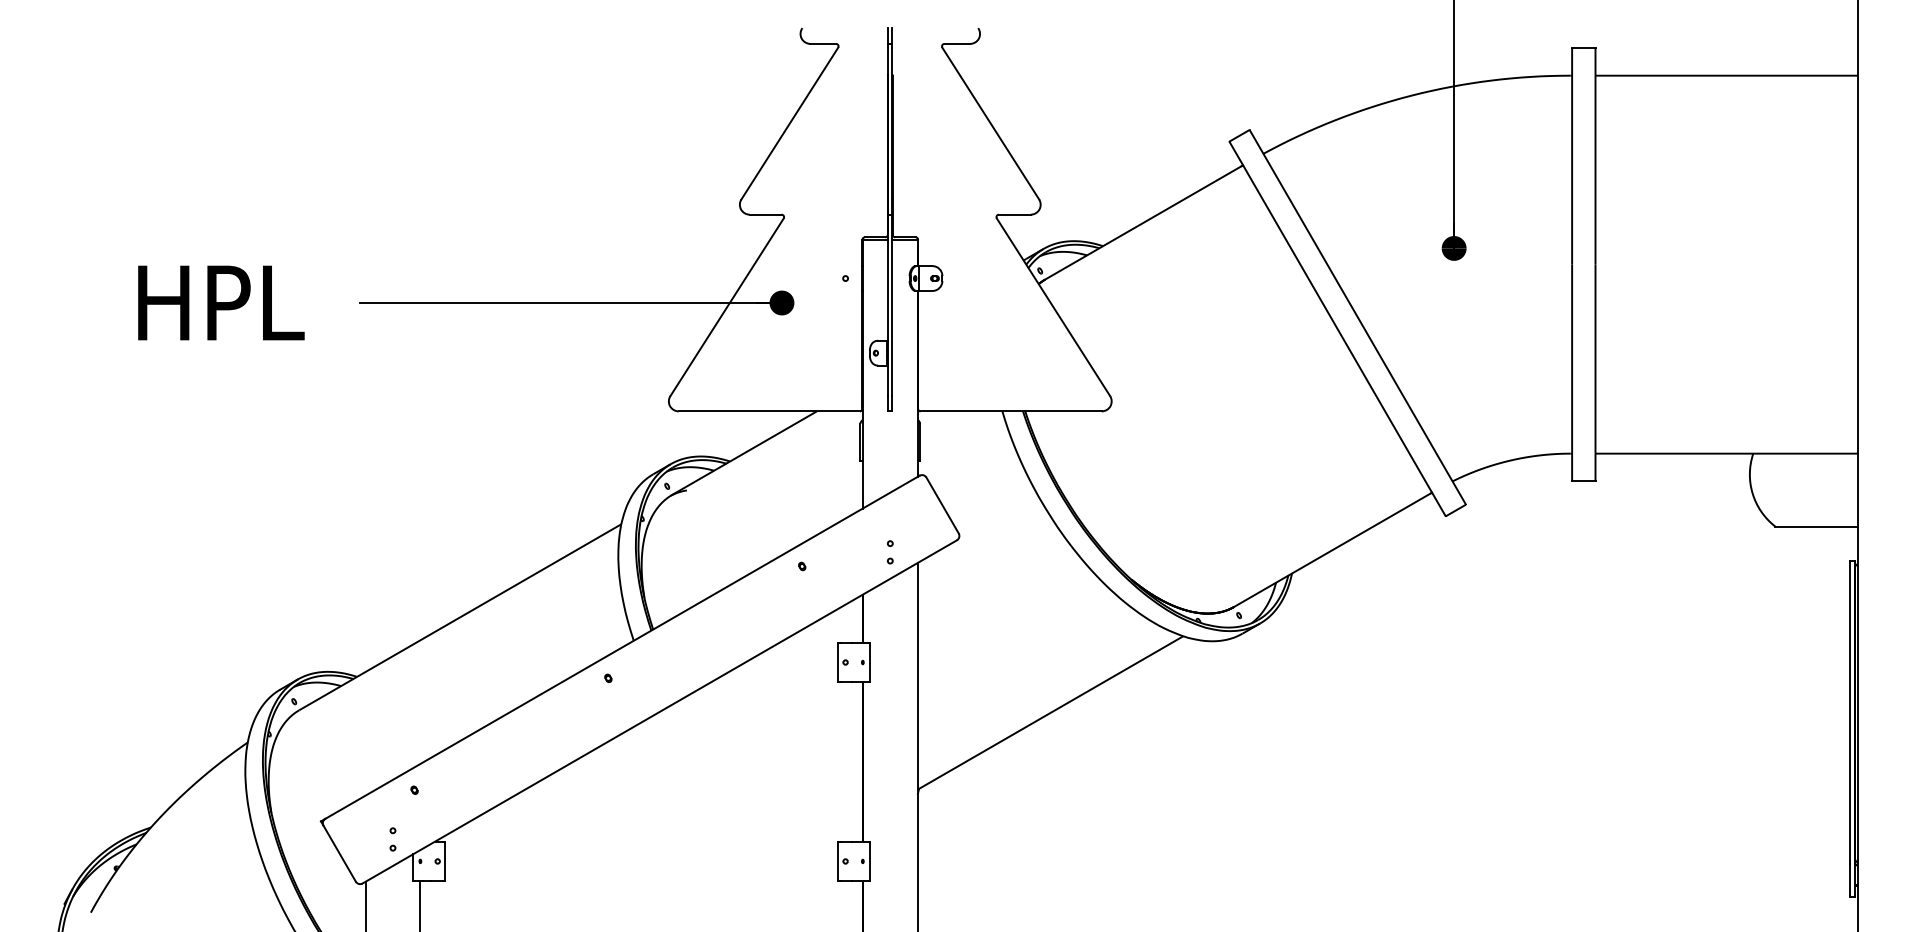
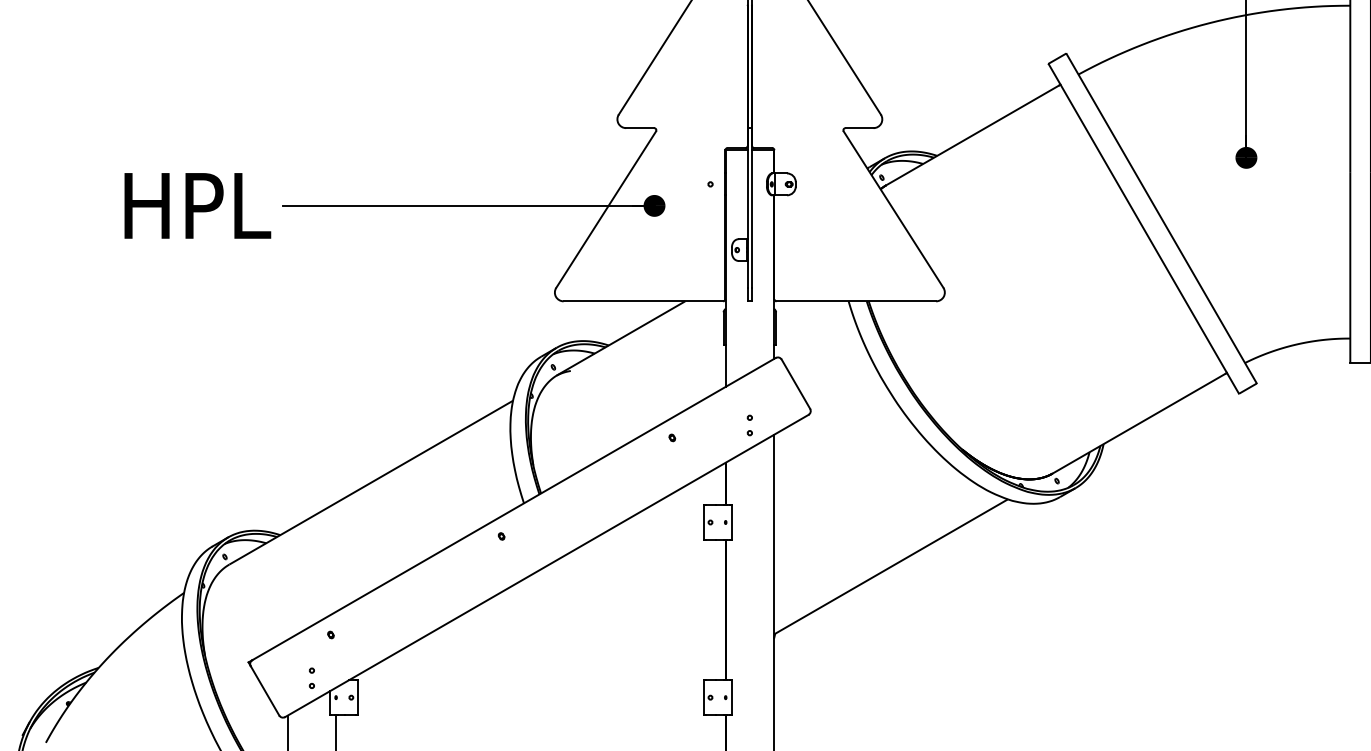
text: (221, 302) -> (197, 205), moved

